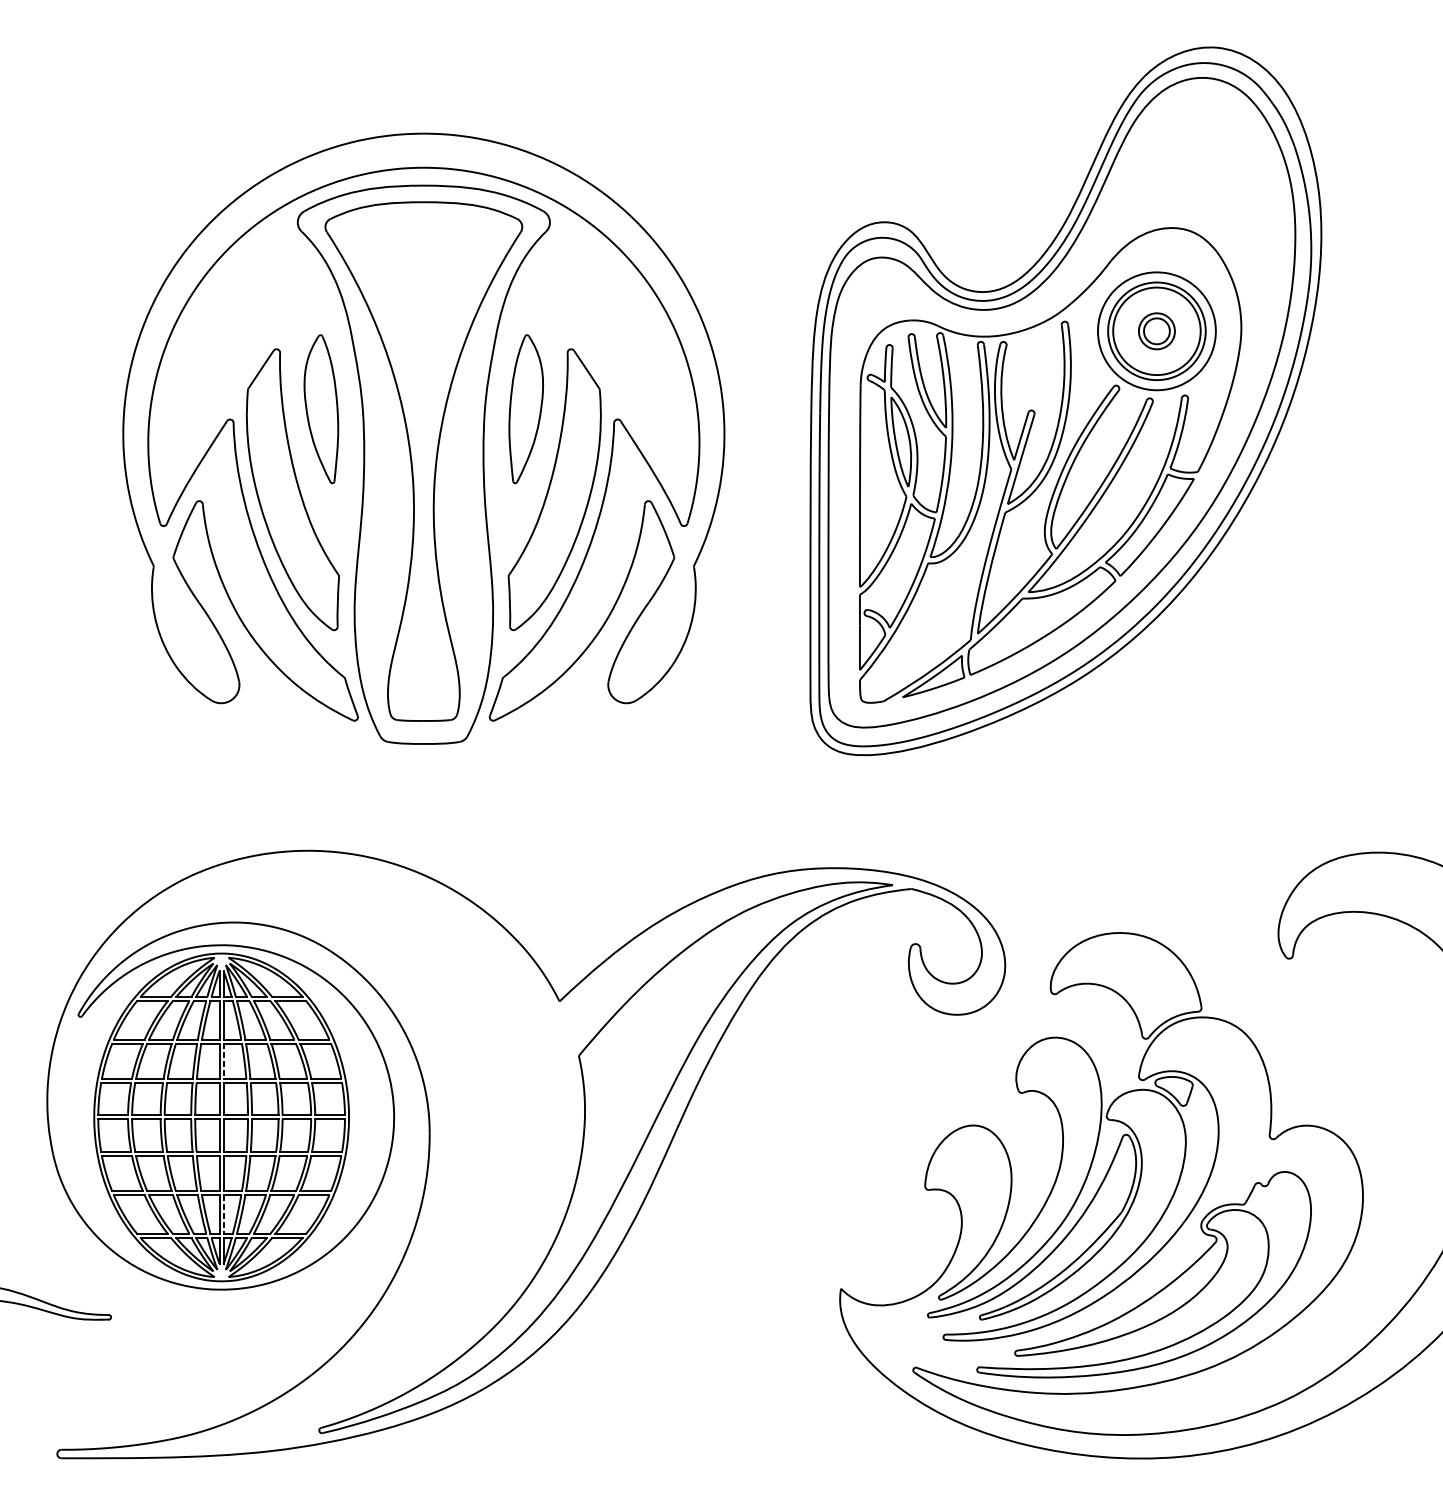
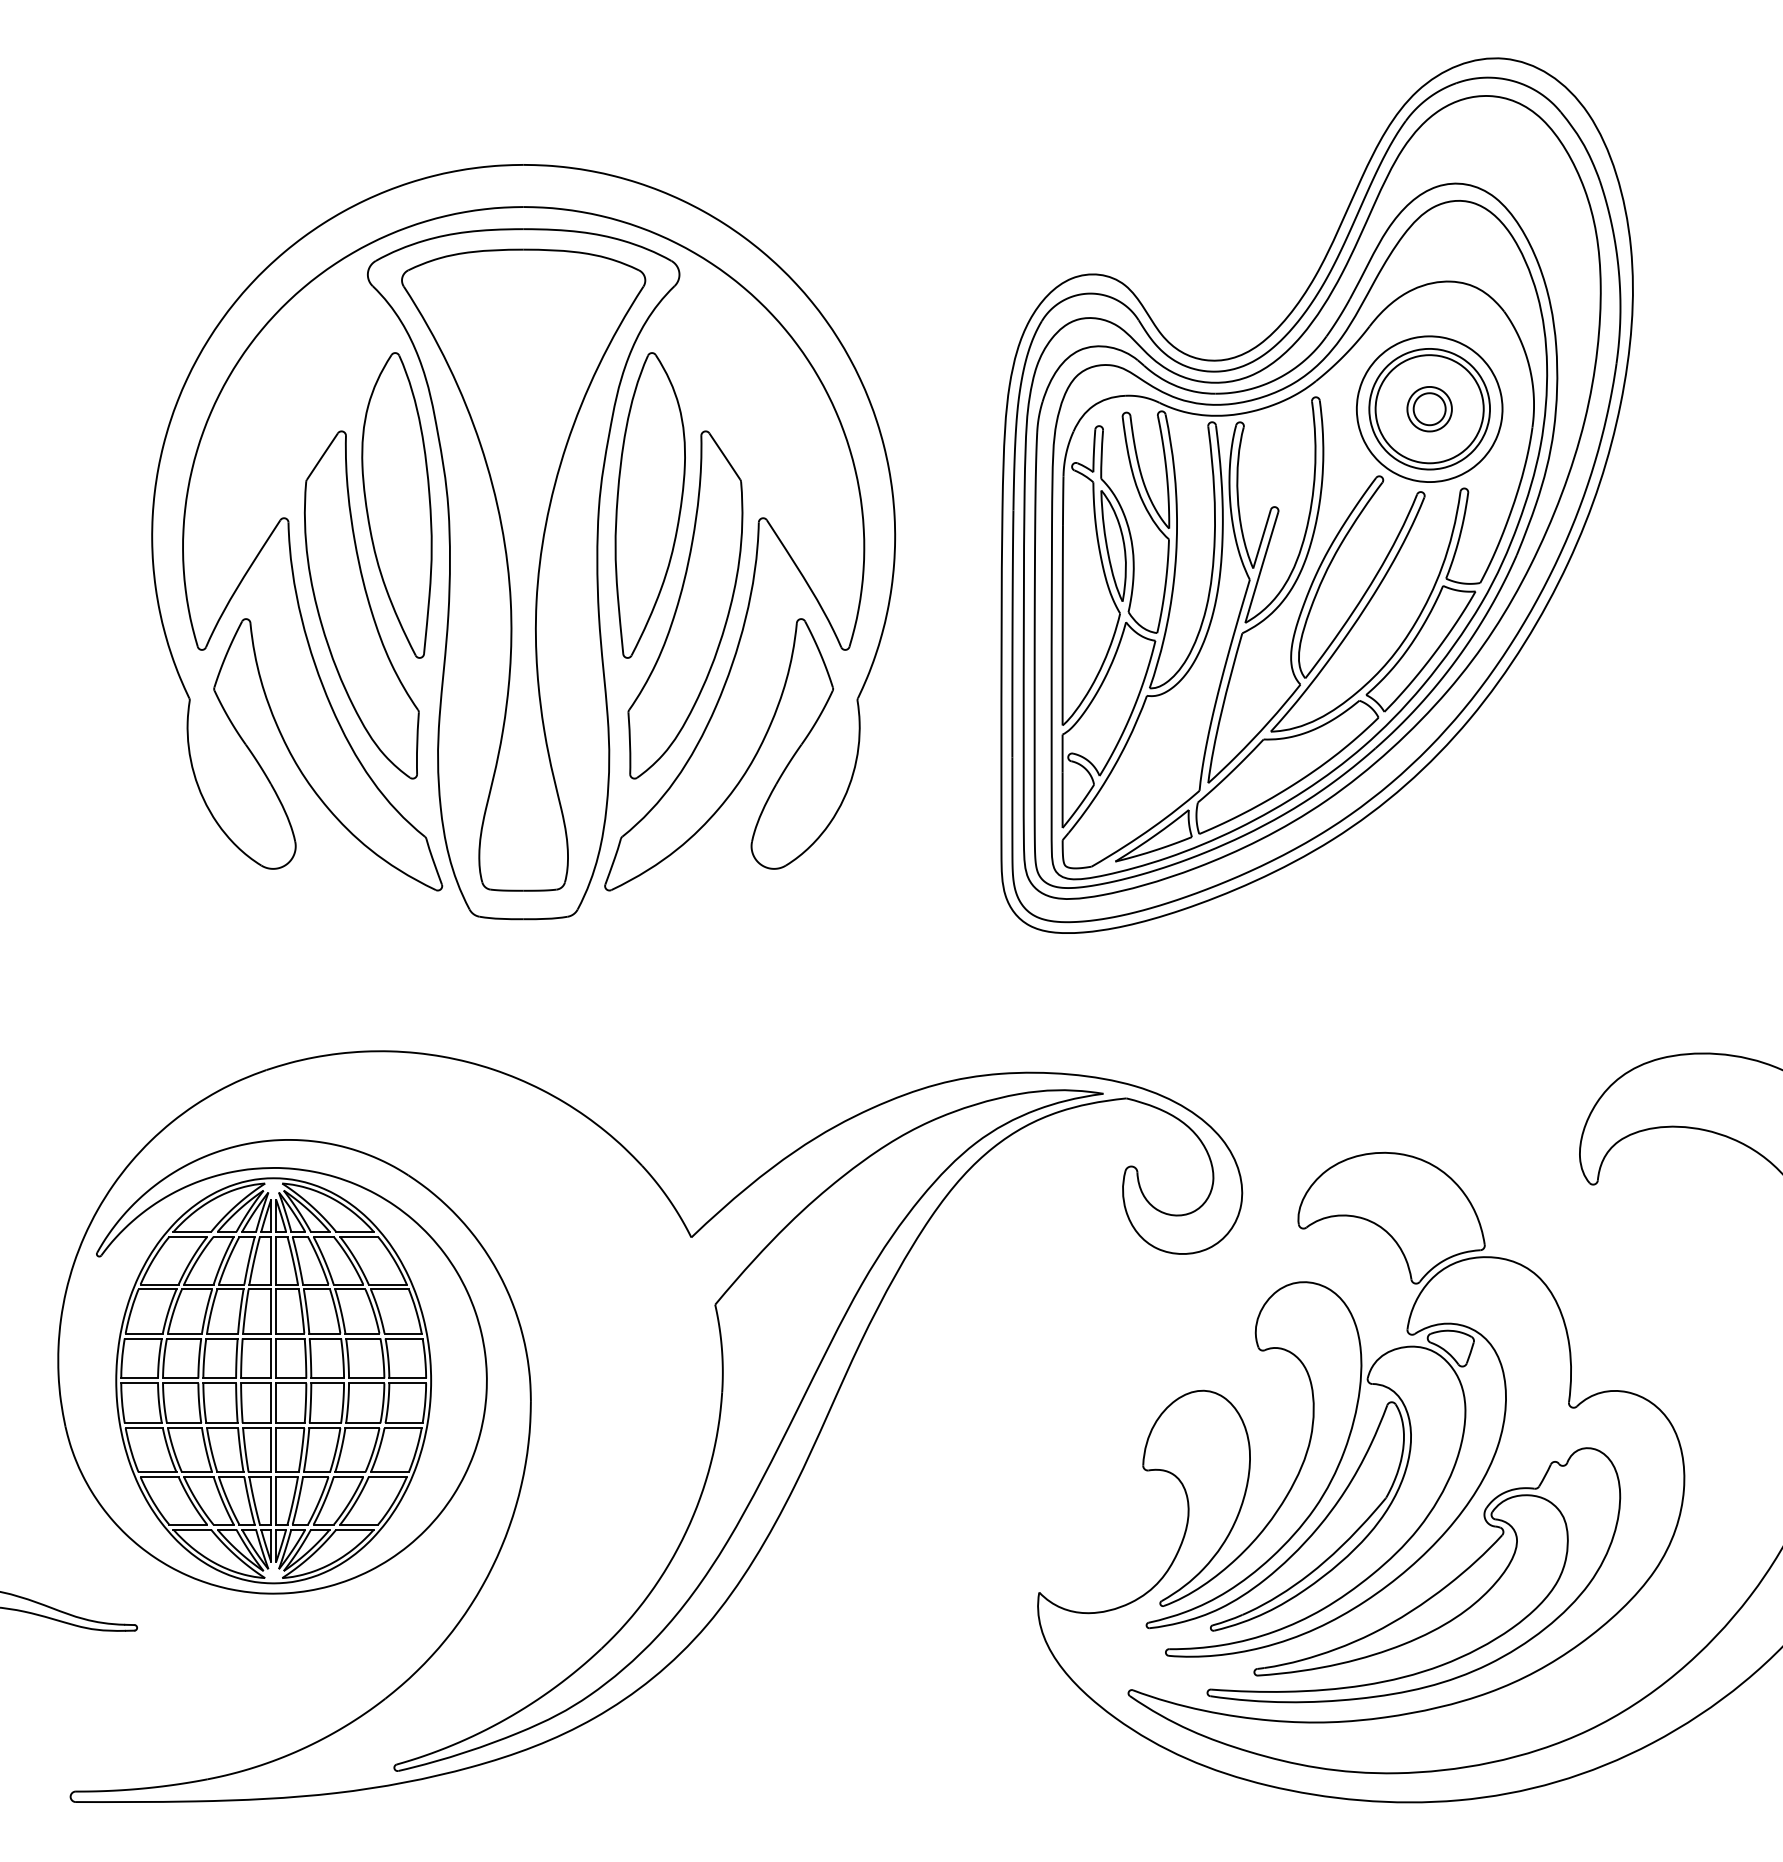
part: (320, 409) -> (396, 505), size x1.67
part: (525, 409) -> (649, 505), size x1.67
part: (1048, 433) -> (1295, 535), added
line: (223, 1062) -> (276, 1312), dashed -> solid
line: (223, 1214) -> (276, 1500), dashed -> solid

